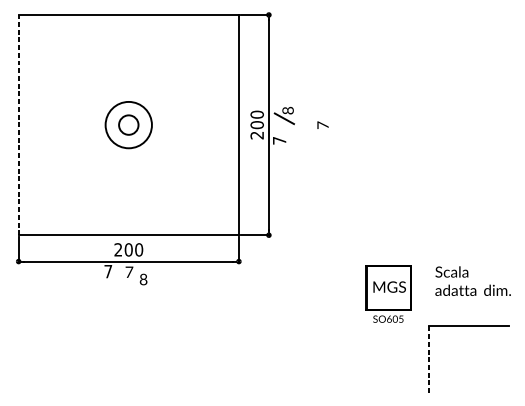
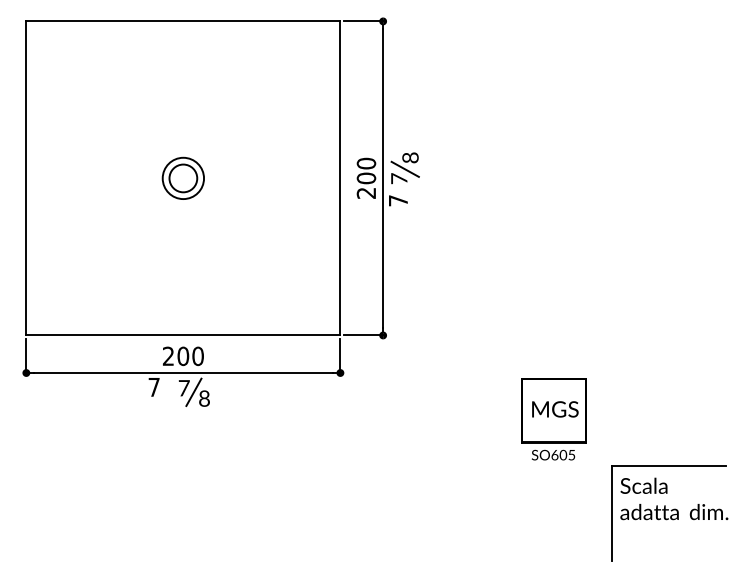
line: (18, 124) -> (26, 177), dashed -> solid
circle: (128, 125) -> (183, 178), size x0.62
text: (323, 125) -> (399, 178), moved
line: (135, 274) -> (193, 391), added
text: (473, 280) -> (674, 498), moved
line: (429, 360) -> (611, 513), dashed -> solid

